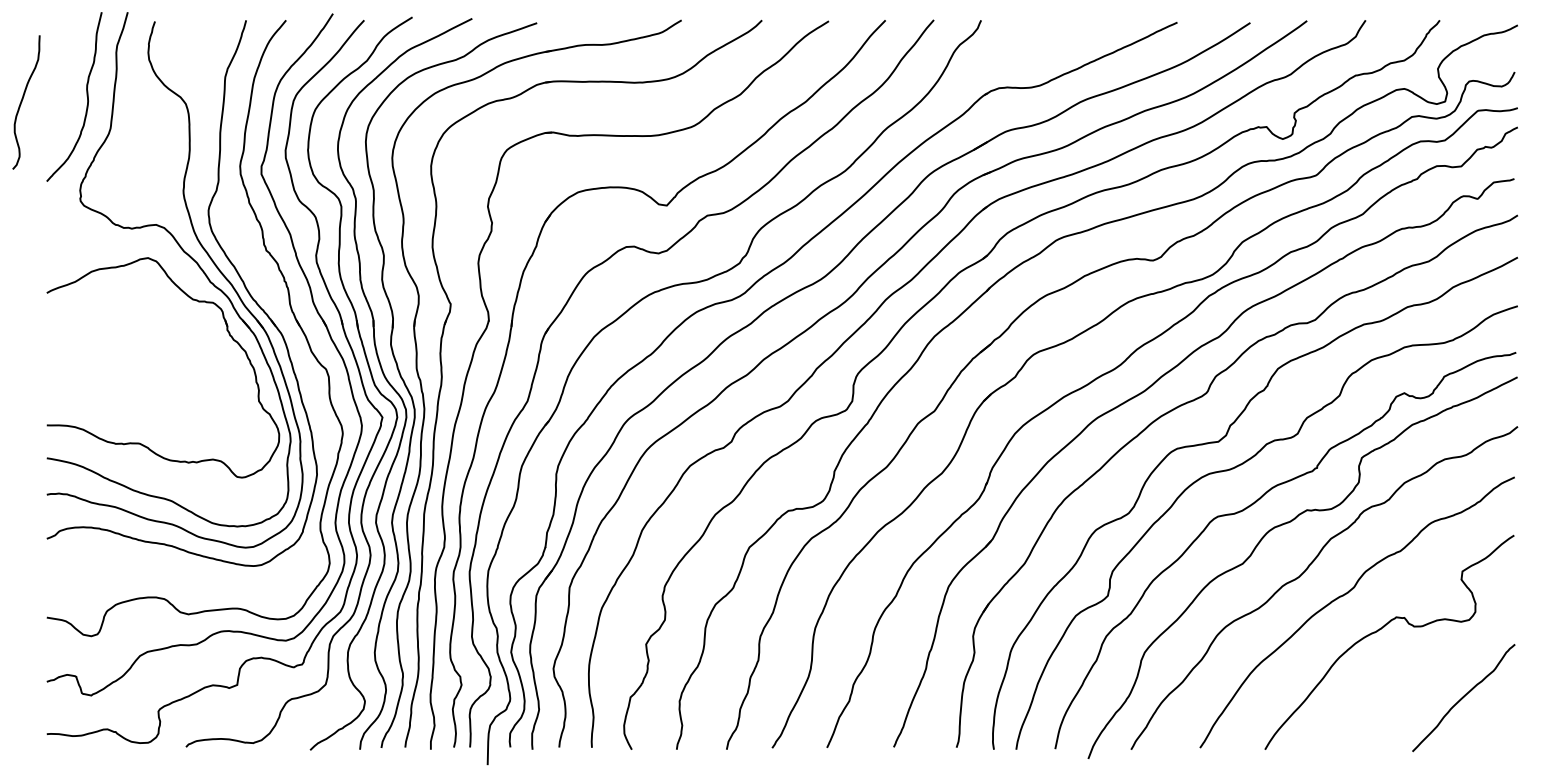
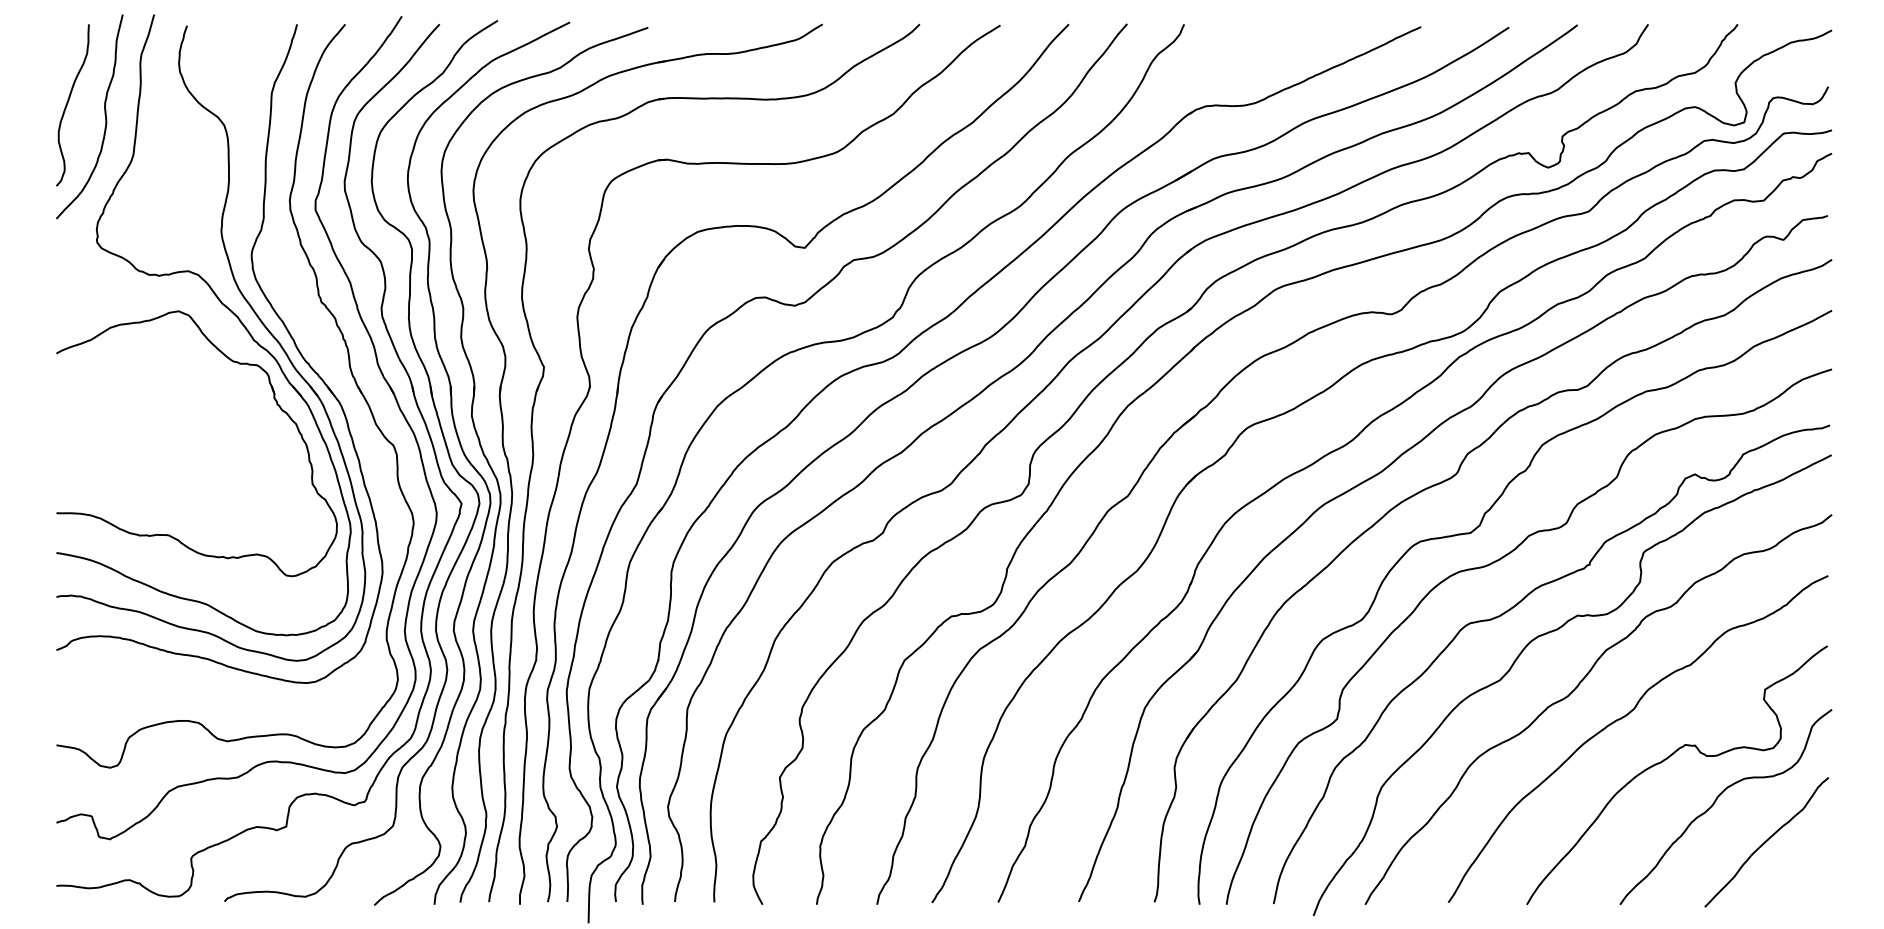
curve: (22, 102) -> (68, 105), moved
curve: (1423, 662) -> (1718, 799), added

